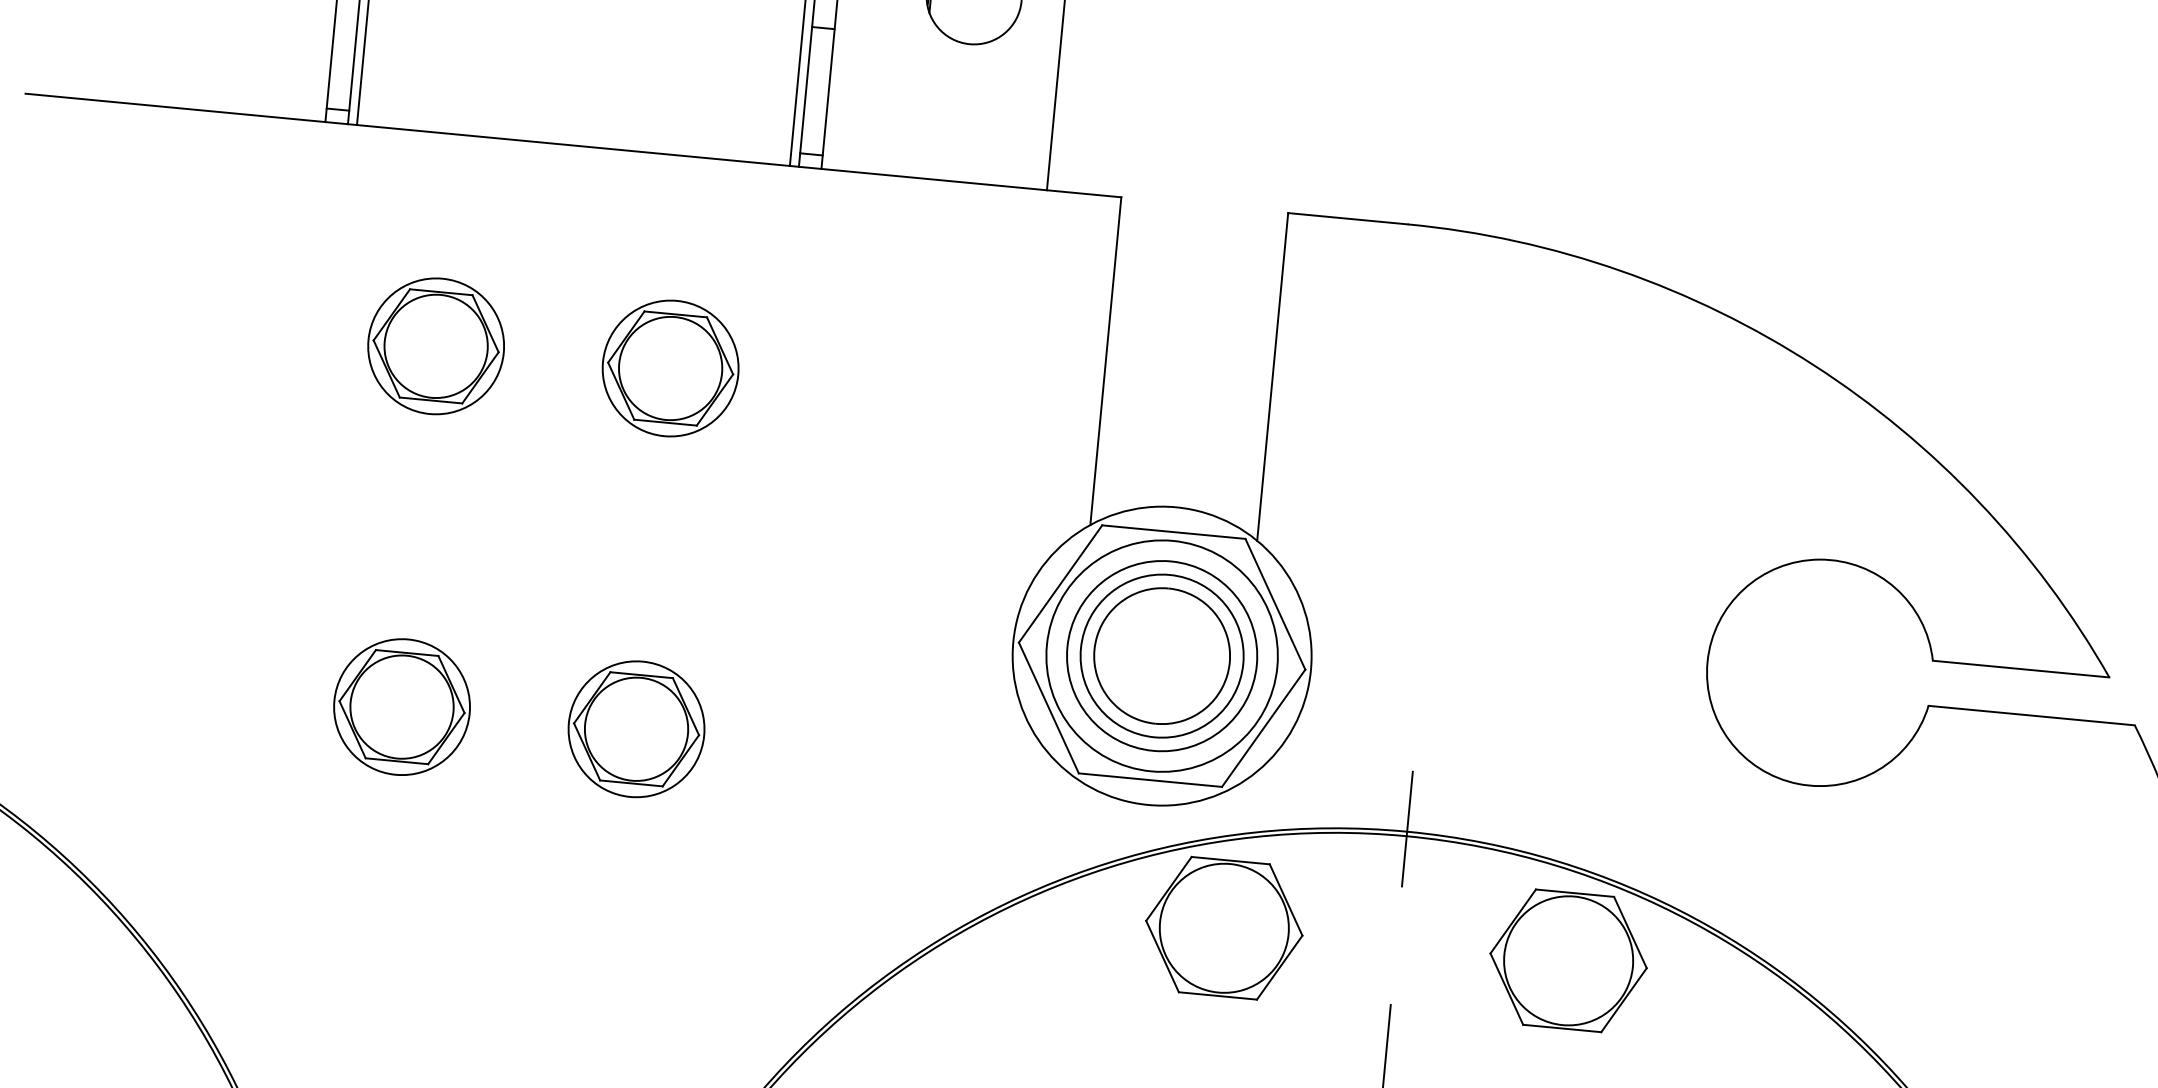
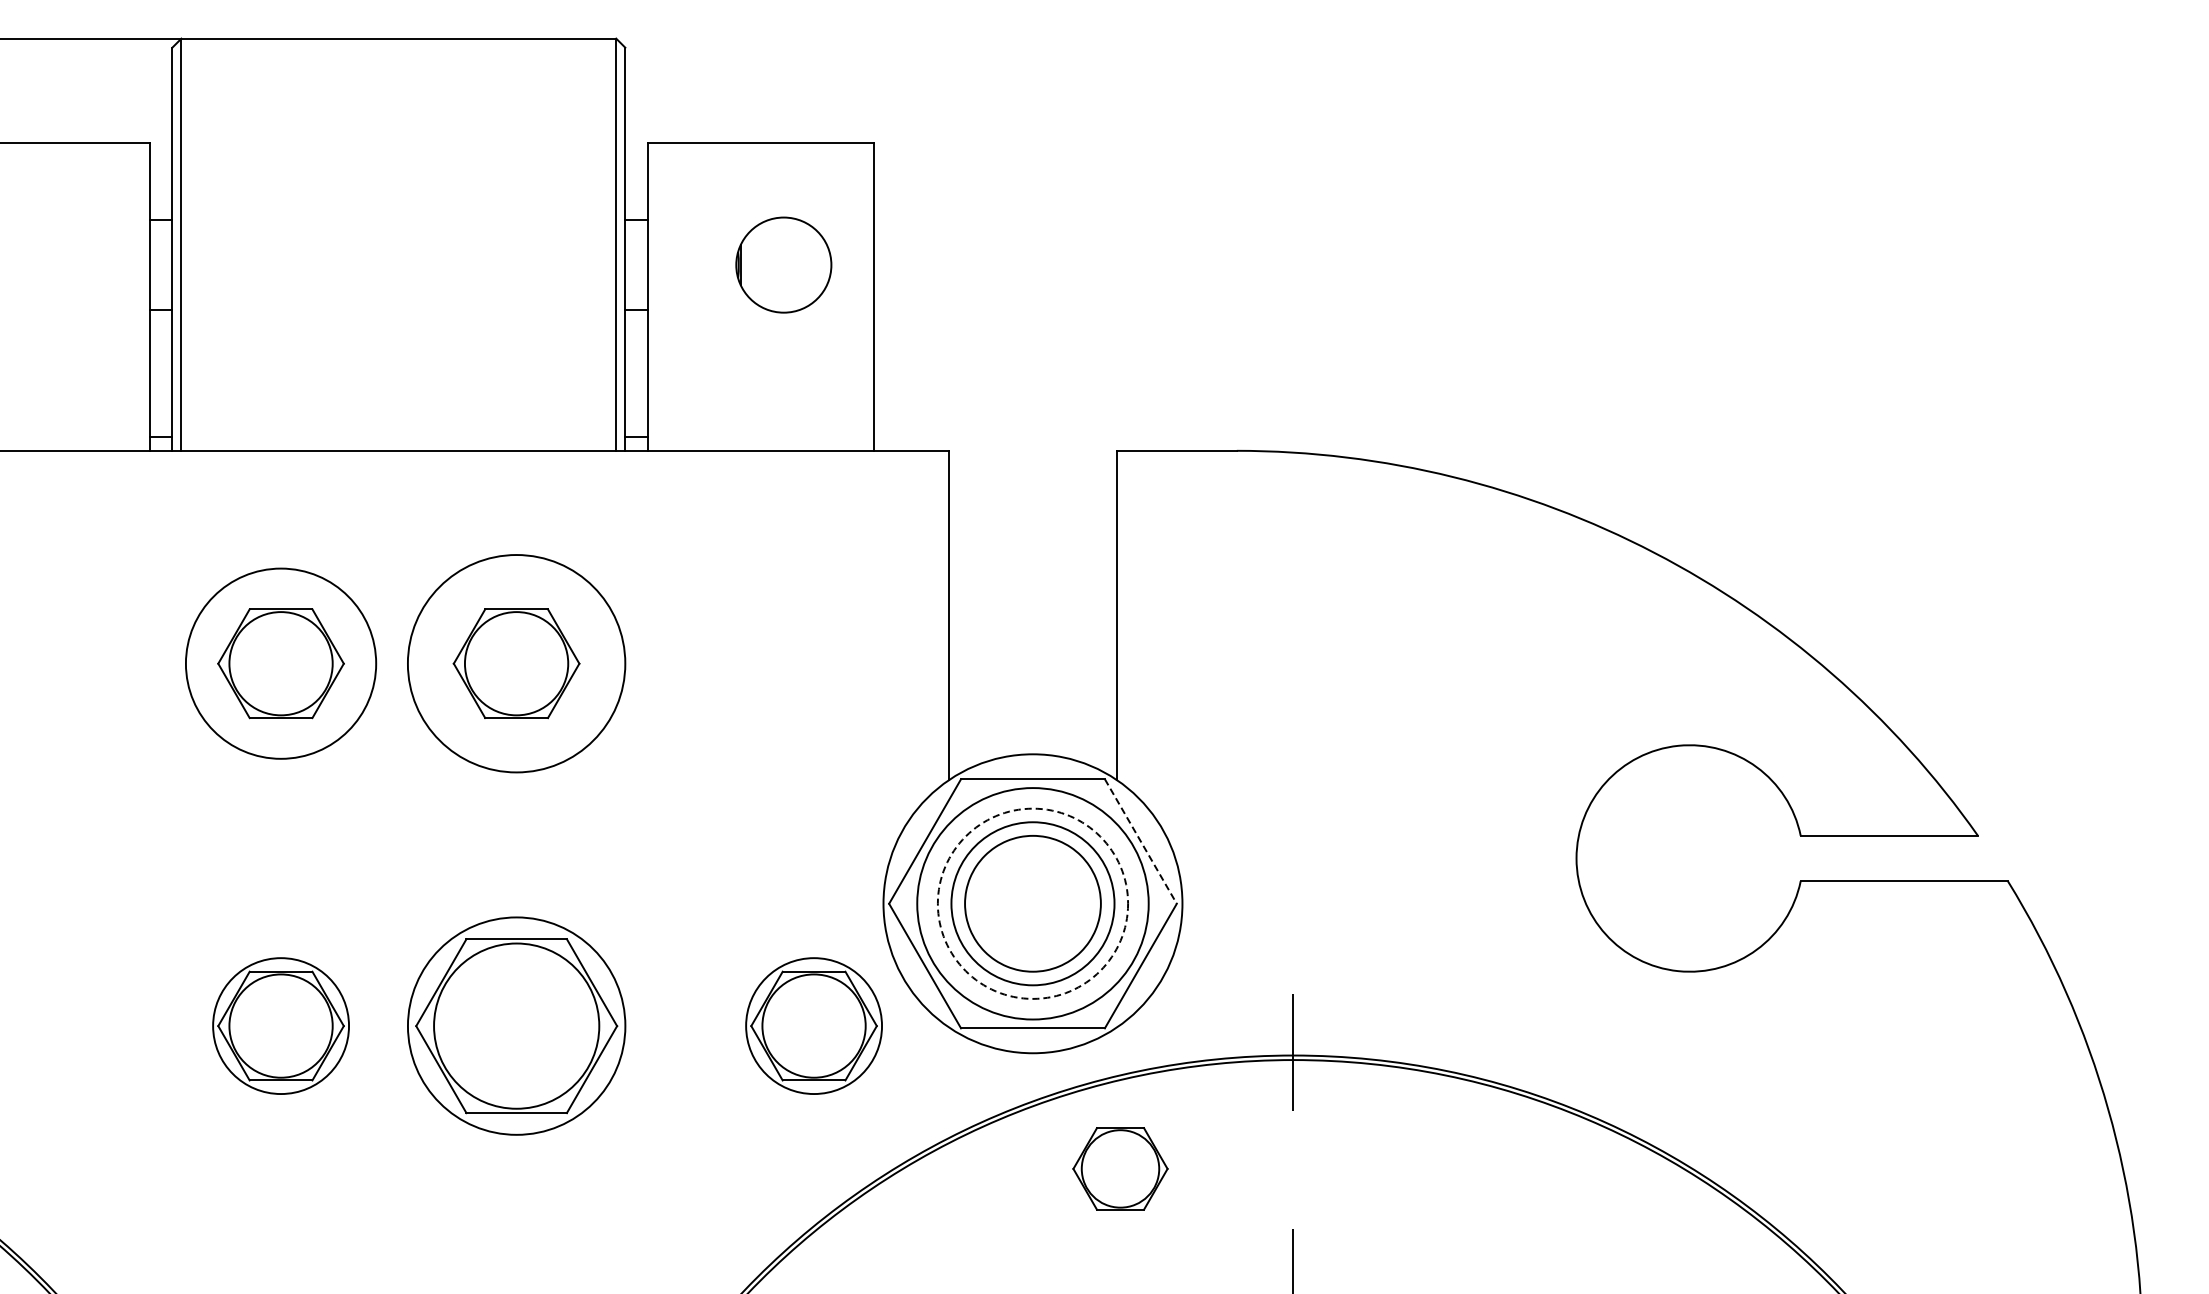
circle: (436, 346) -> (281, 663), size x1.4
circle: (670, 368) -> (516, 663), size x1.6
line: (1275, 604) -> (1140, 841), solid -> dashed
circle: (1161, 655) -> (1032, 903), solid -> dashed
part: (636, 728) -> (516, 1025), size x1.6
part: (932, 756) -> (813, 1025), added
part: (1224, 927) -> (1120, 1168), size x0.6
part: (1567, 960) -> (1465, 1168), removed

